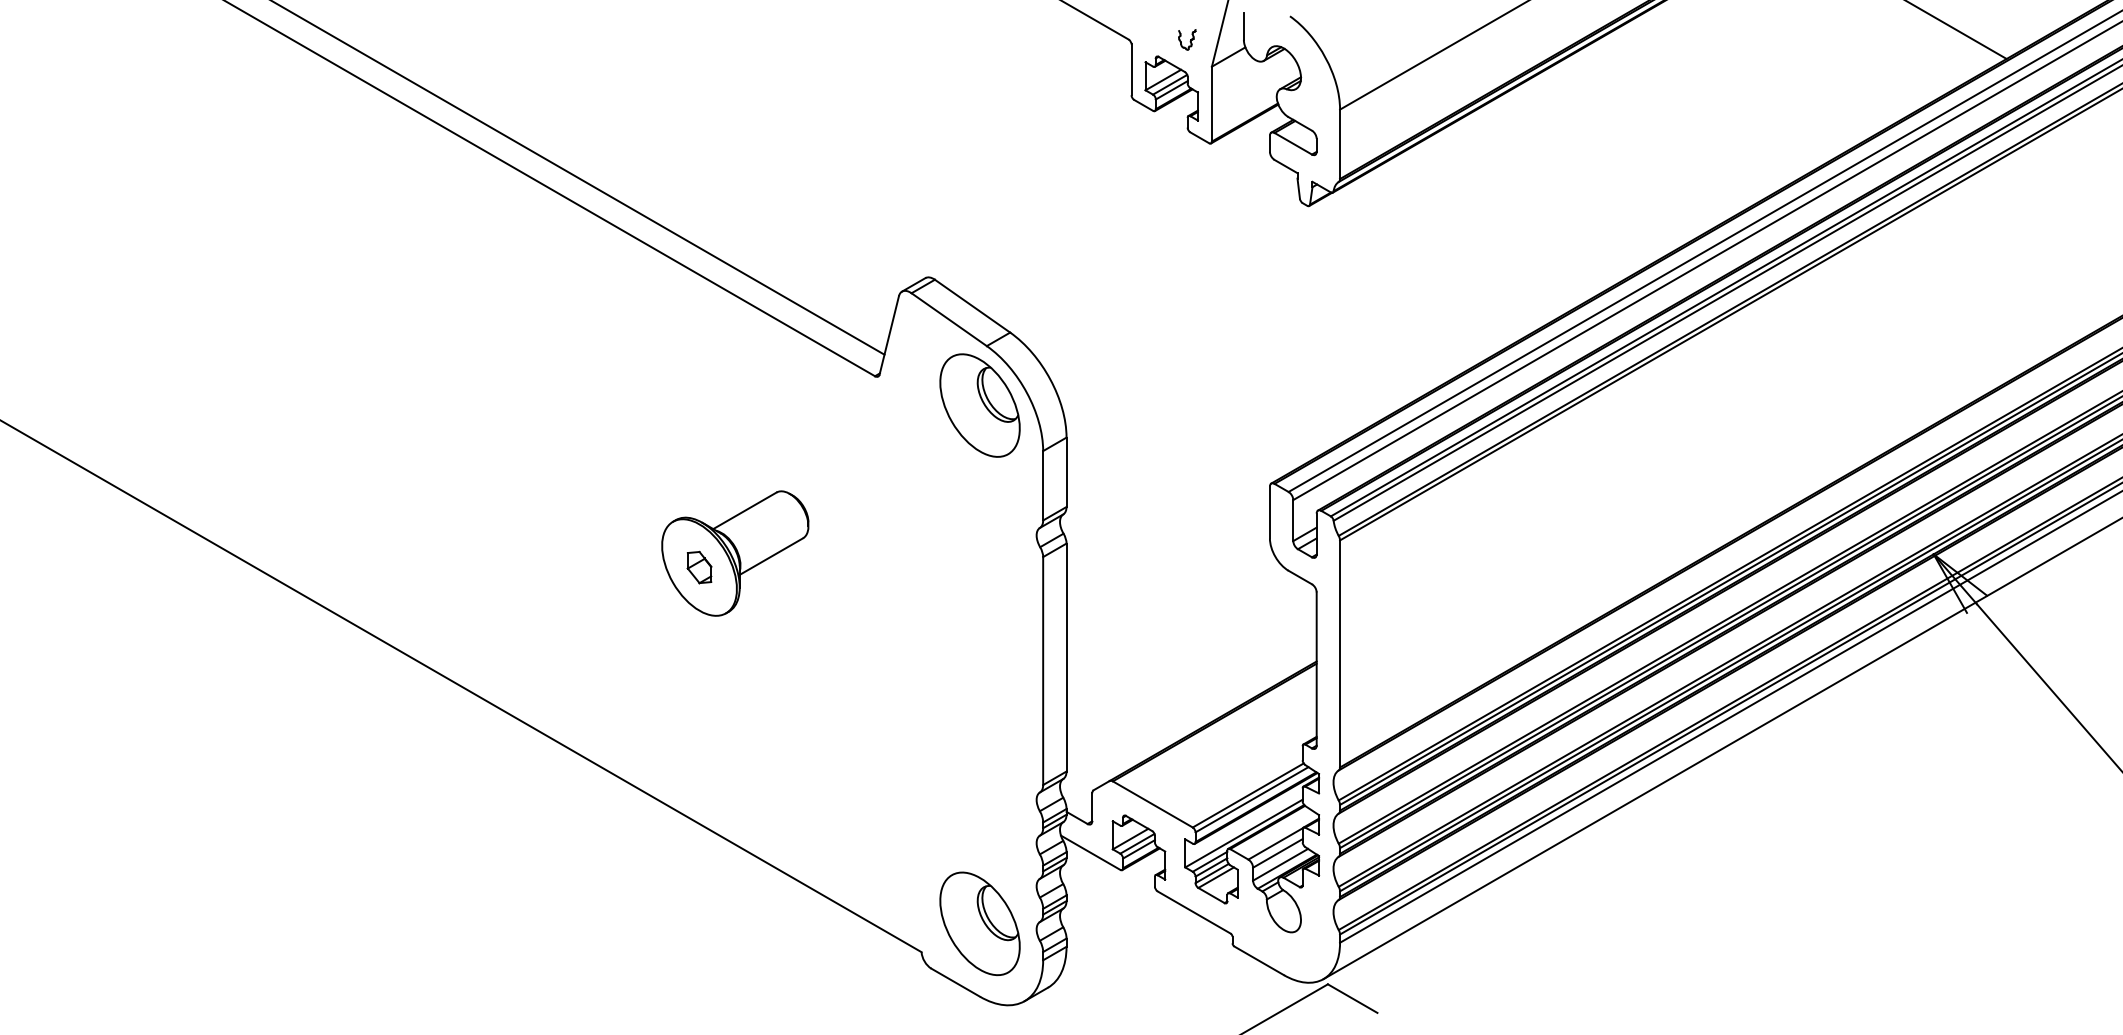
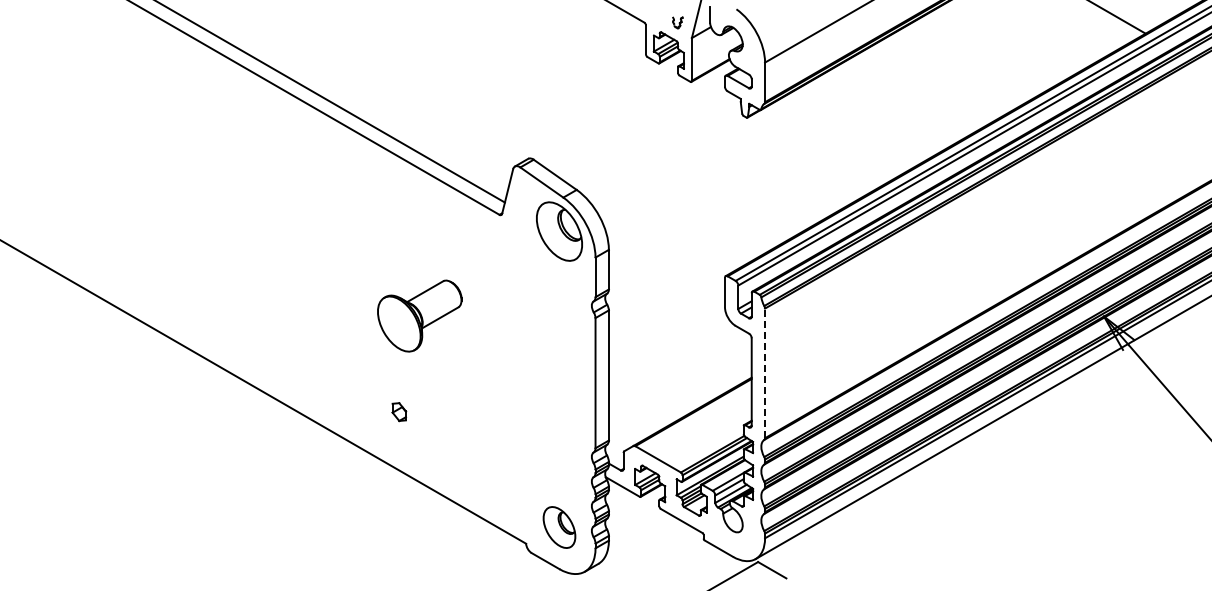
part: (699, 568) -> (399, 412), moved
line: (1340, 654) -> (765, 373), solid -> dashed
part: (980, 923) -> (559, 527), size x0.7

